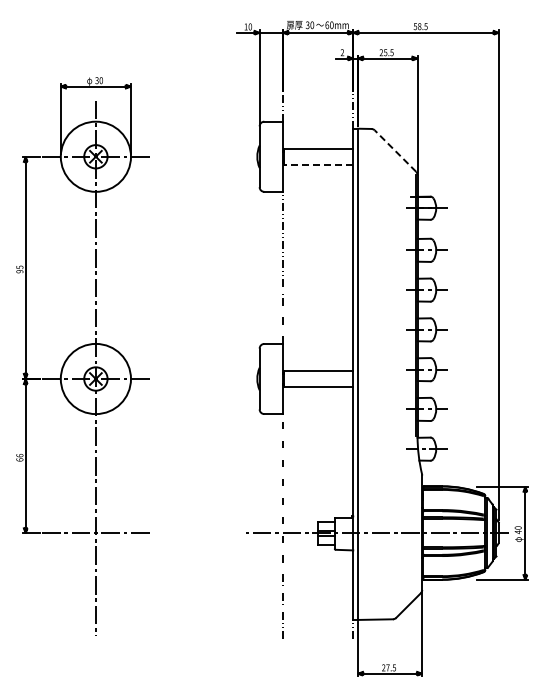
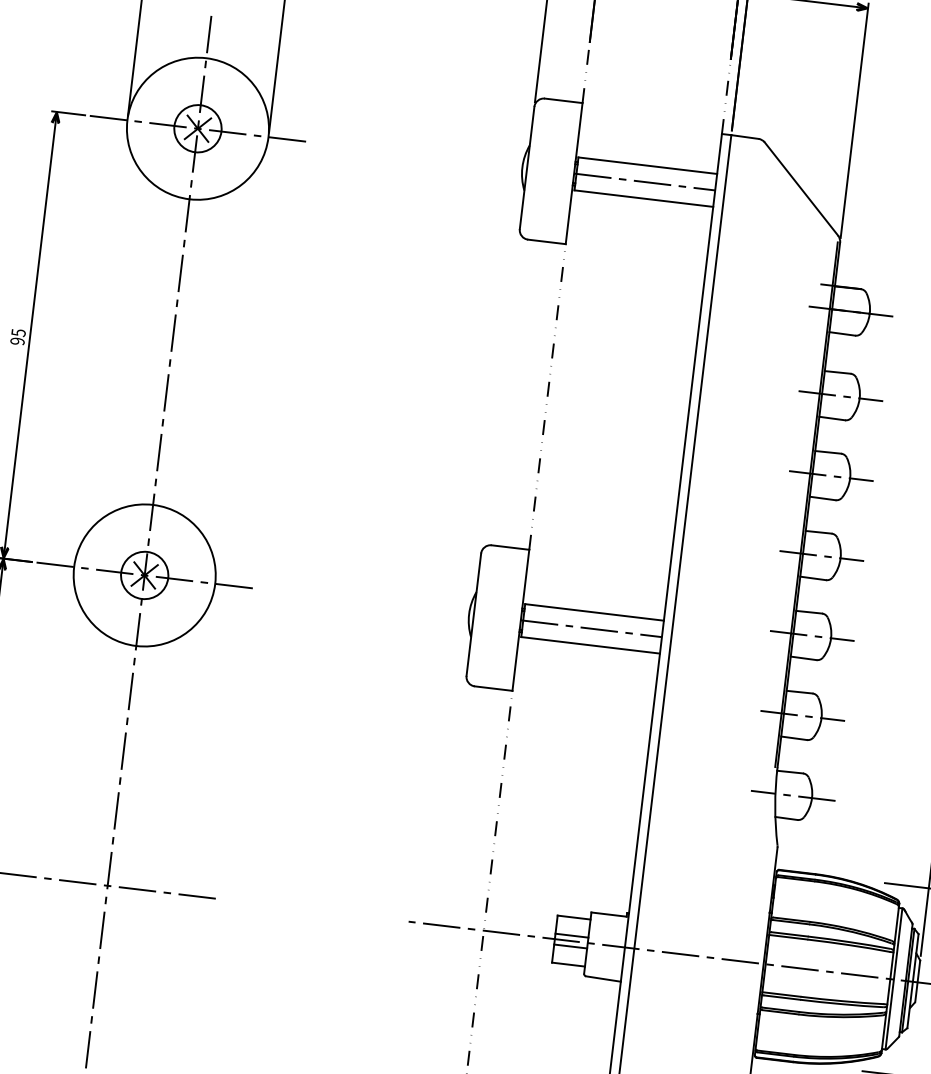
line: (395, 150) -> (801, 187), dashed -> solid
line: (318, 156) -> (645, 181), added
line: (318, 164) -> (643, 197), dashed -> solid
line: (318, 379) -> (592, 629), added

